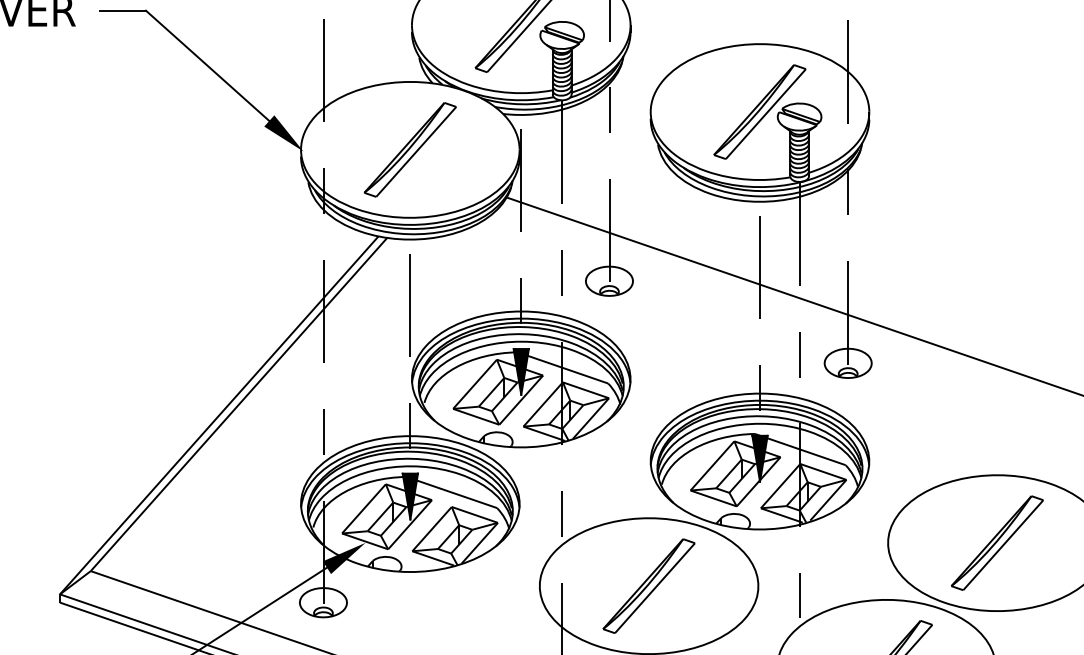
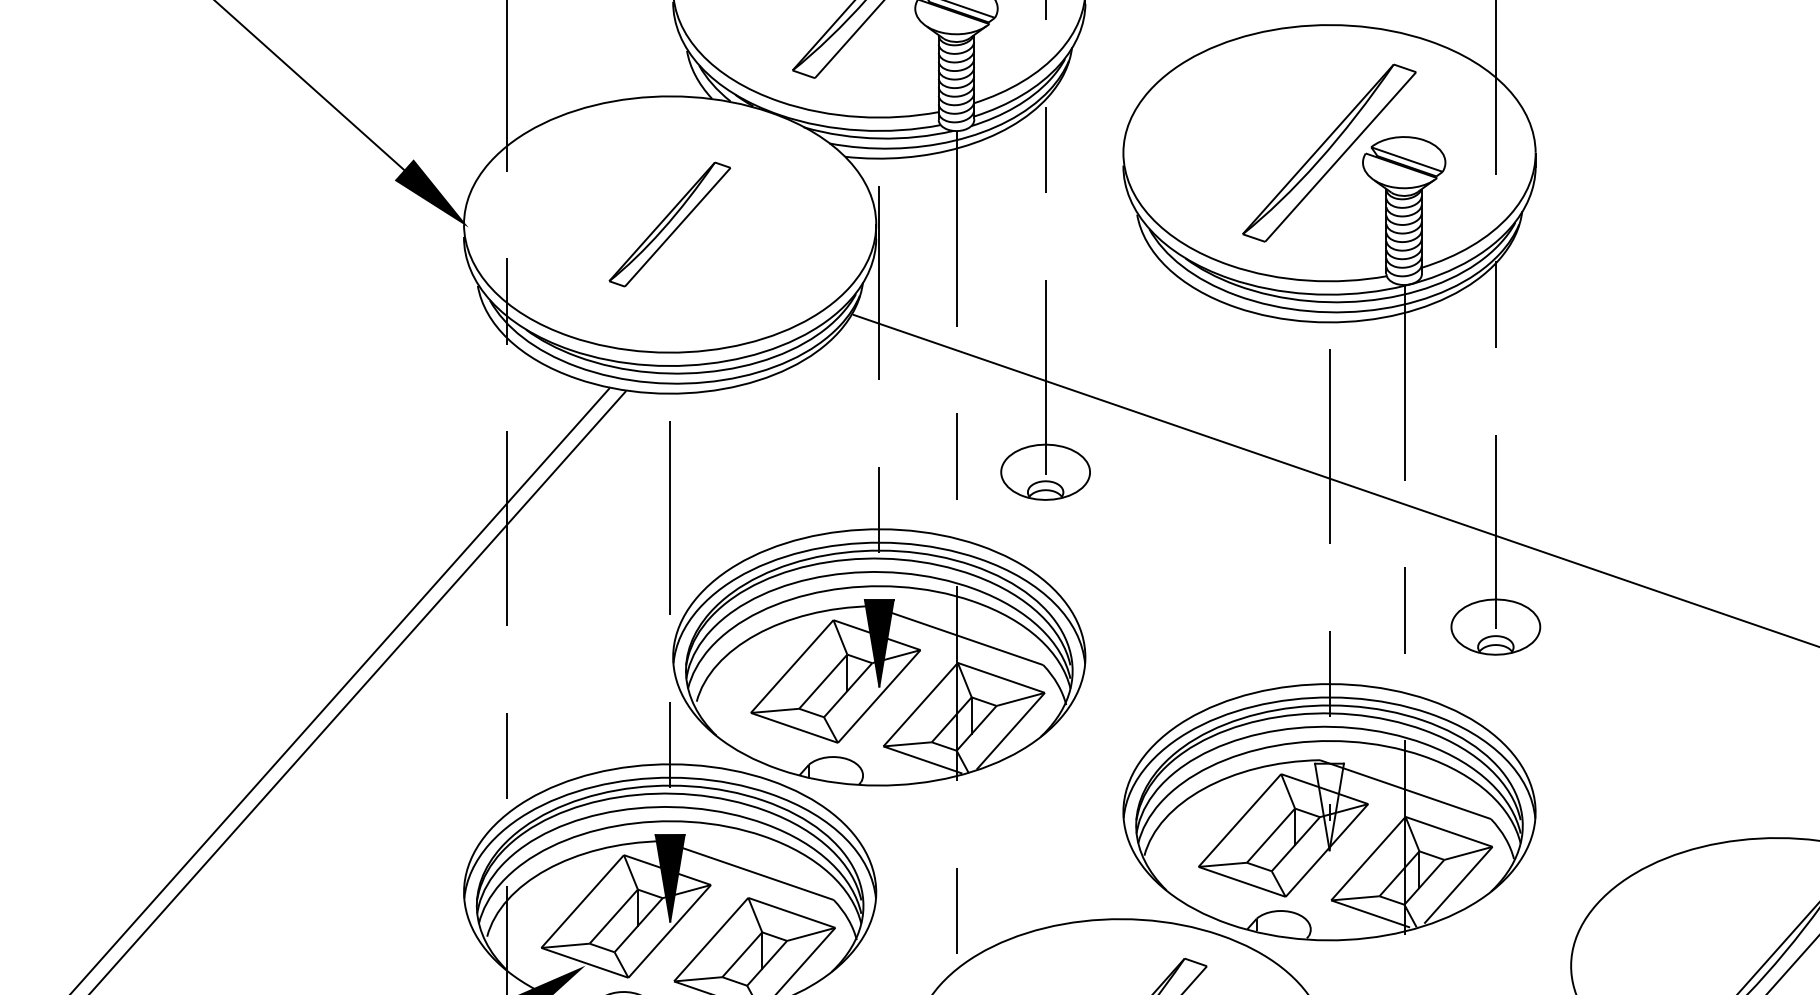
part: (409, 149) -> (668, 223), size x0.7
fill: (759, 458) -> (1328, 806), removed

